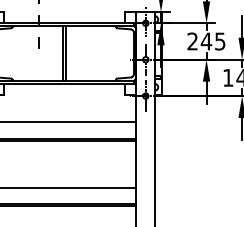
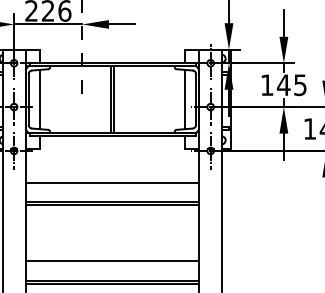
text: (192, 40) -> (266, 84), 245 -> 145
line: (4, 53) -> (40, 99), added
line: (124, 53) -> (185, 99), added

